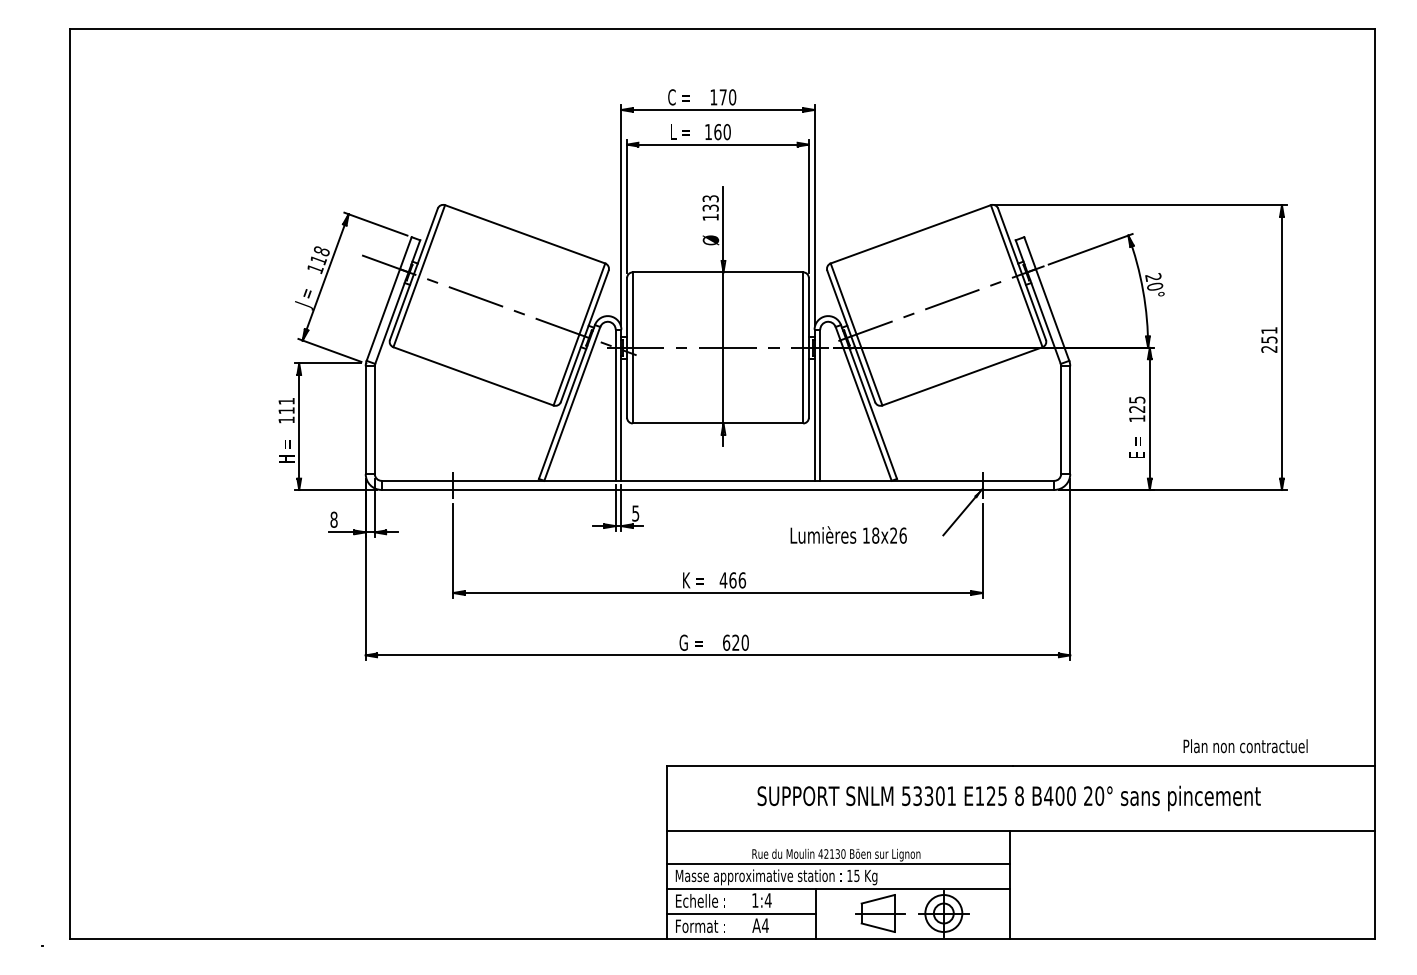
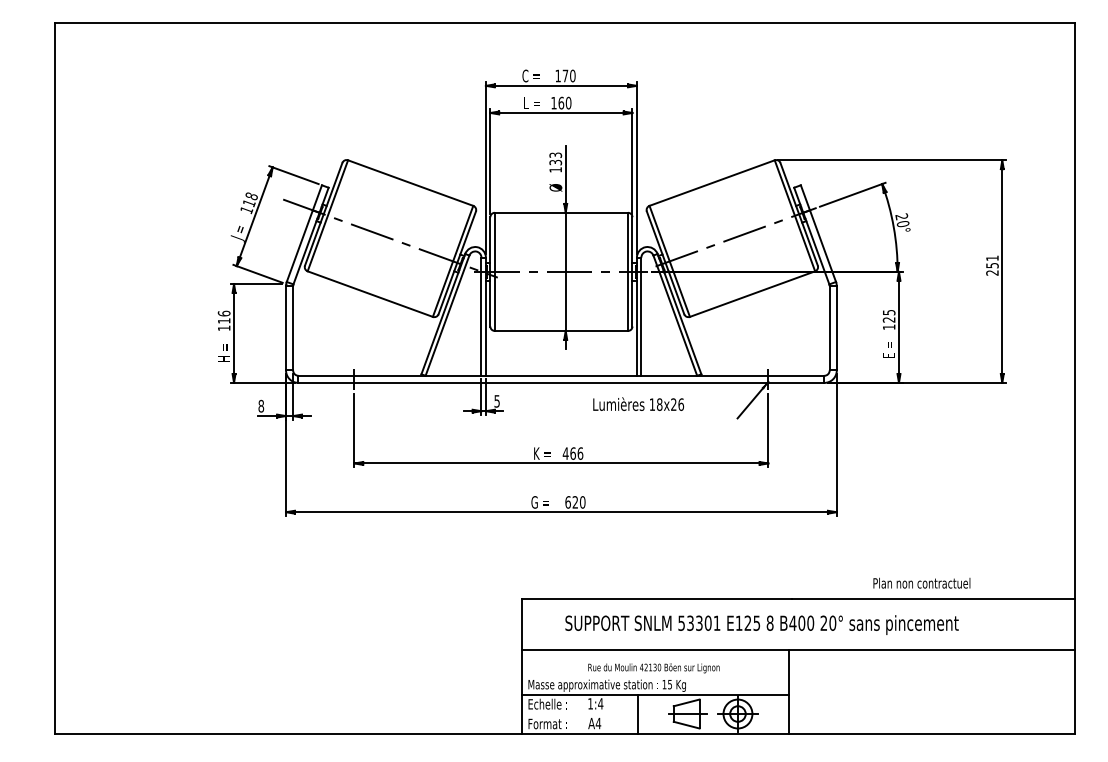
text: (285, 401) -> (223, 313), 111 -> 116
text: (848, 534) -> (638, 403), moved
text: (1245, 745) -> (921, 582), moved
text: (1008, 797) -> (761, 624), moved
line: (838, 864) -> (655, 675), removed
line: (741, 914) -> (579, 714), removed

